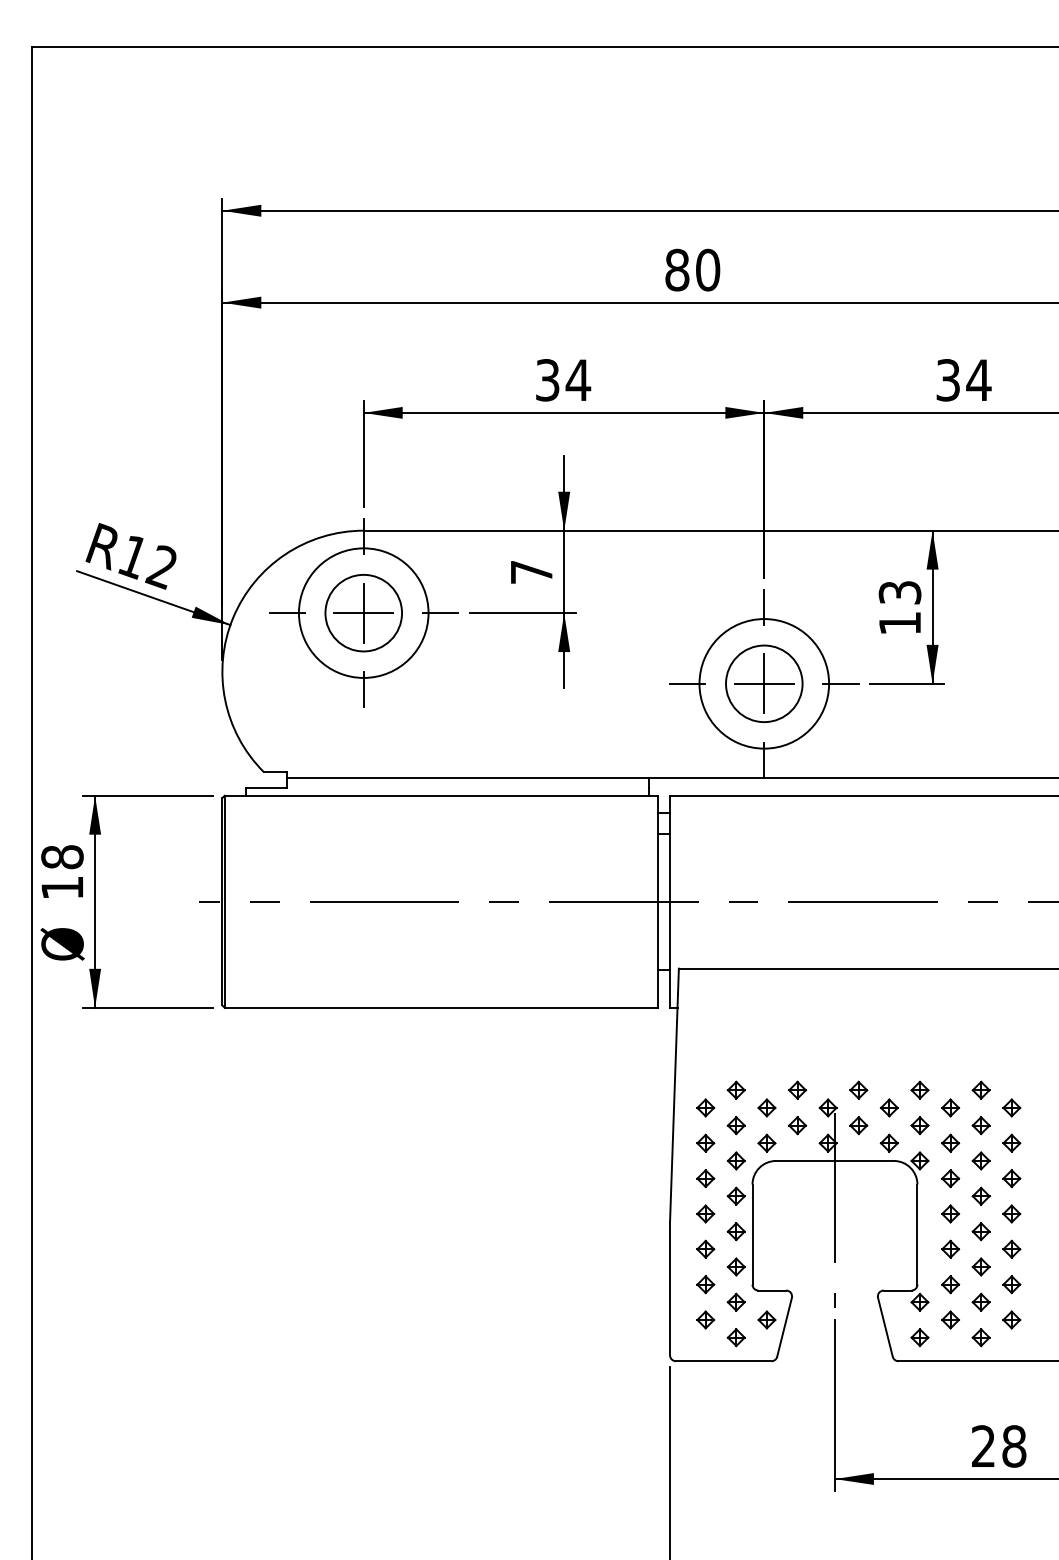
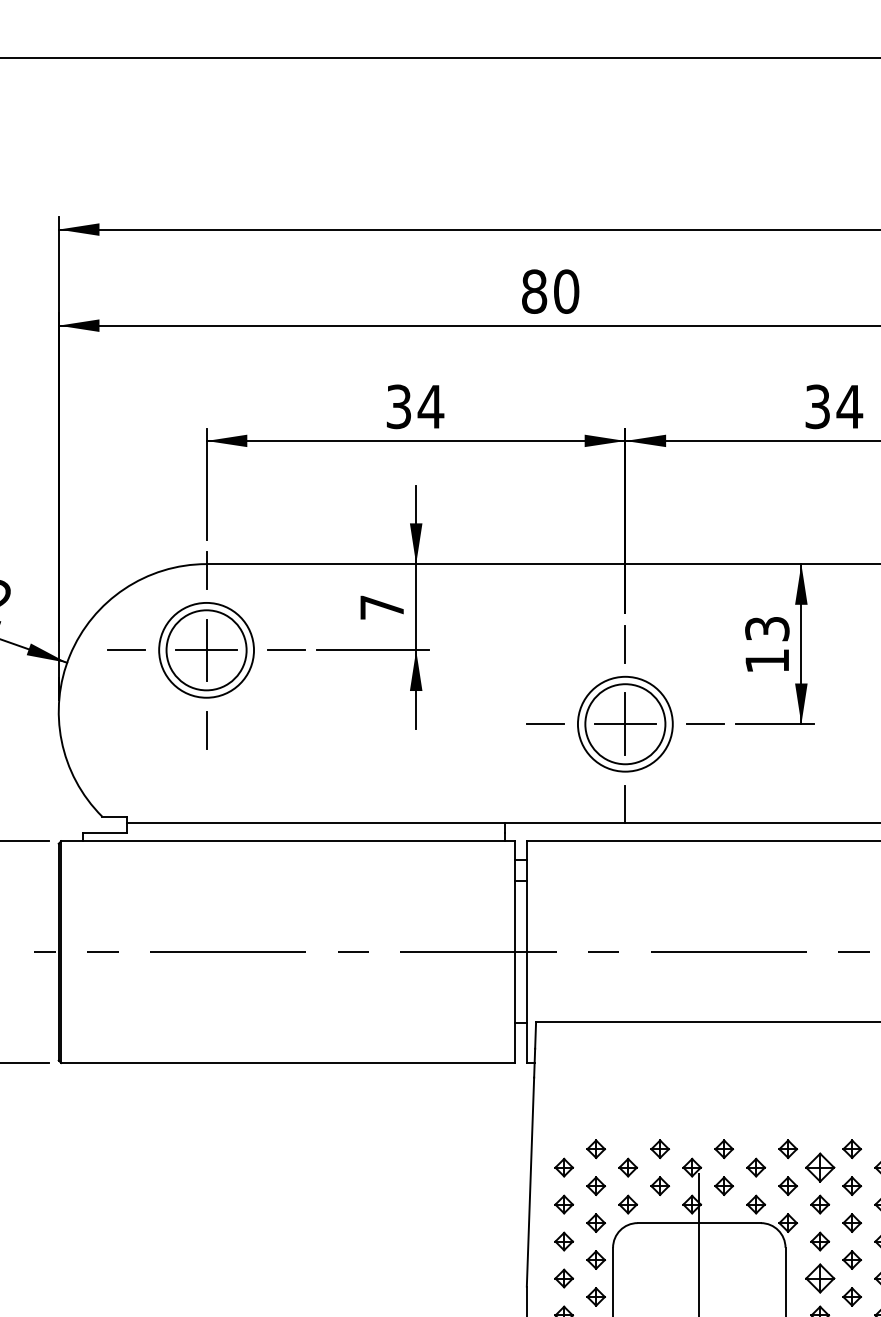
circle: (363, 612) -> (206, 649), size x0.7
circle: (764, 683) -> (625, 723), size x0.7
part: (950, 1107) -> (820, 1167), size x1.6
part: (950, 1213) -> (820, 1278), size x1.6

